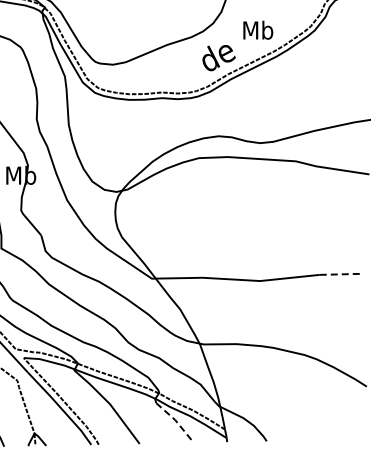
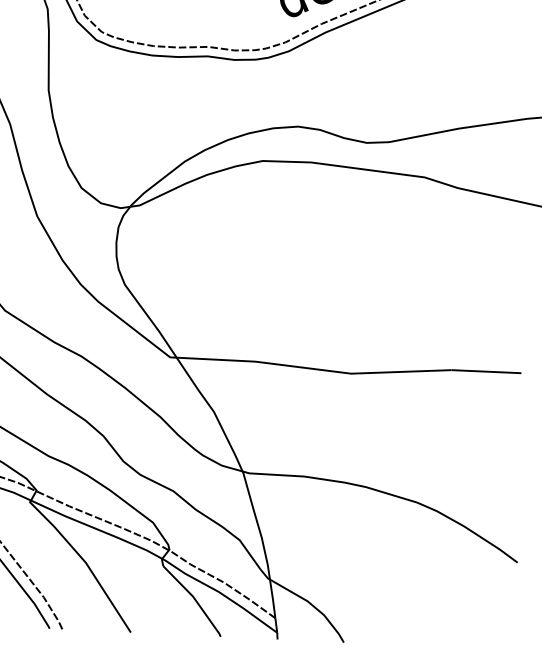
line: (340, 274) -> (486, 371), dashed -> solid
line: (177, 422) -> (196, 600), dashed -> solid

